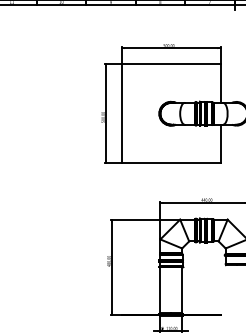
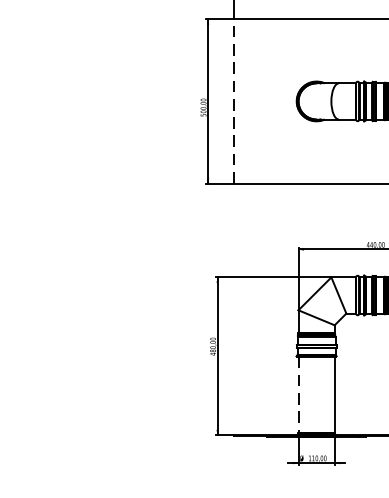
line: (121, 113) -> (233, 100), solid -> dashed
line: (160, 290) -> (298, 395), solid -> dashed

